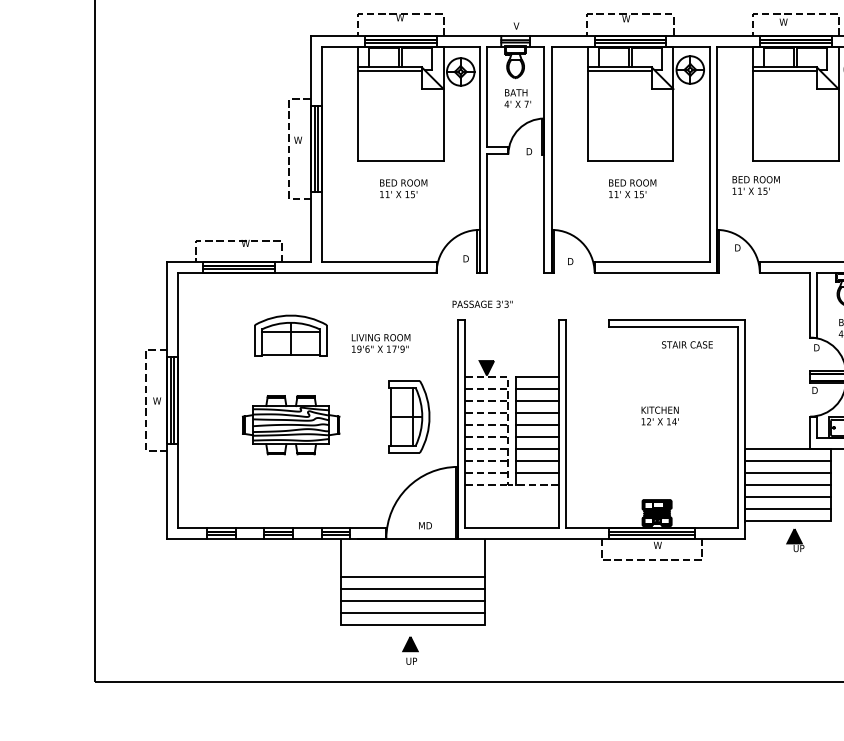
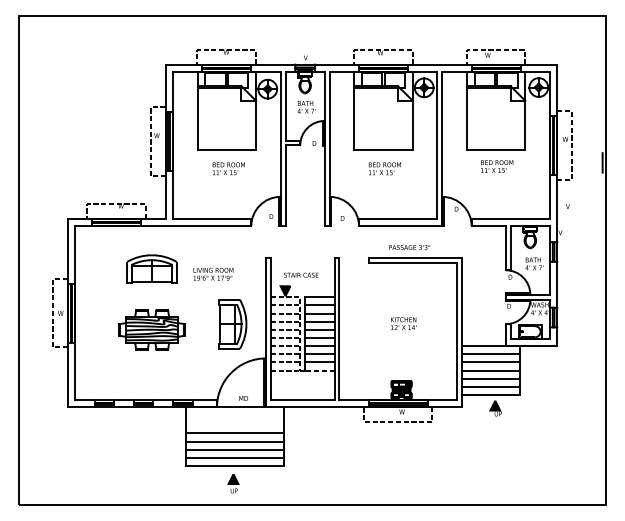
text: (756, 185) -> (497, 166), moved
text: (482, 304) -> (409, 247), moved
text: (687, 343) -> (301, 274), moved

